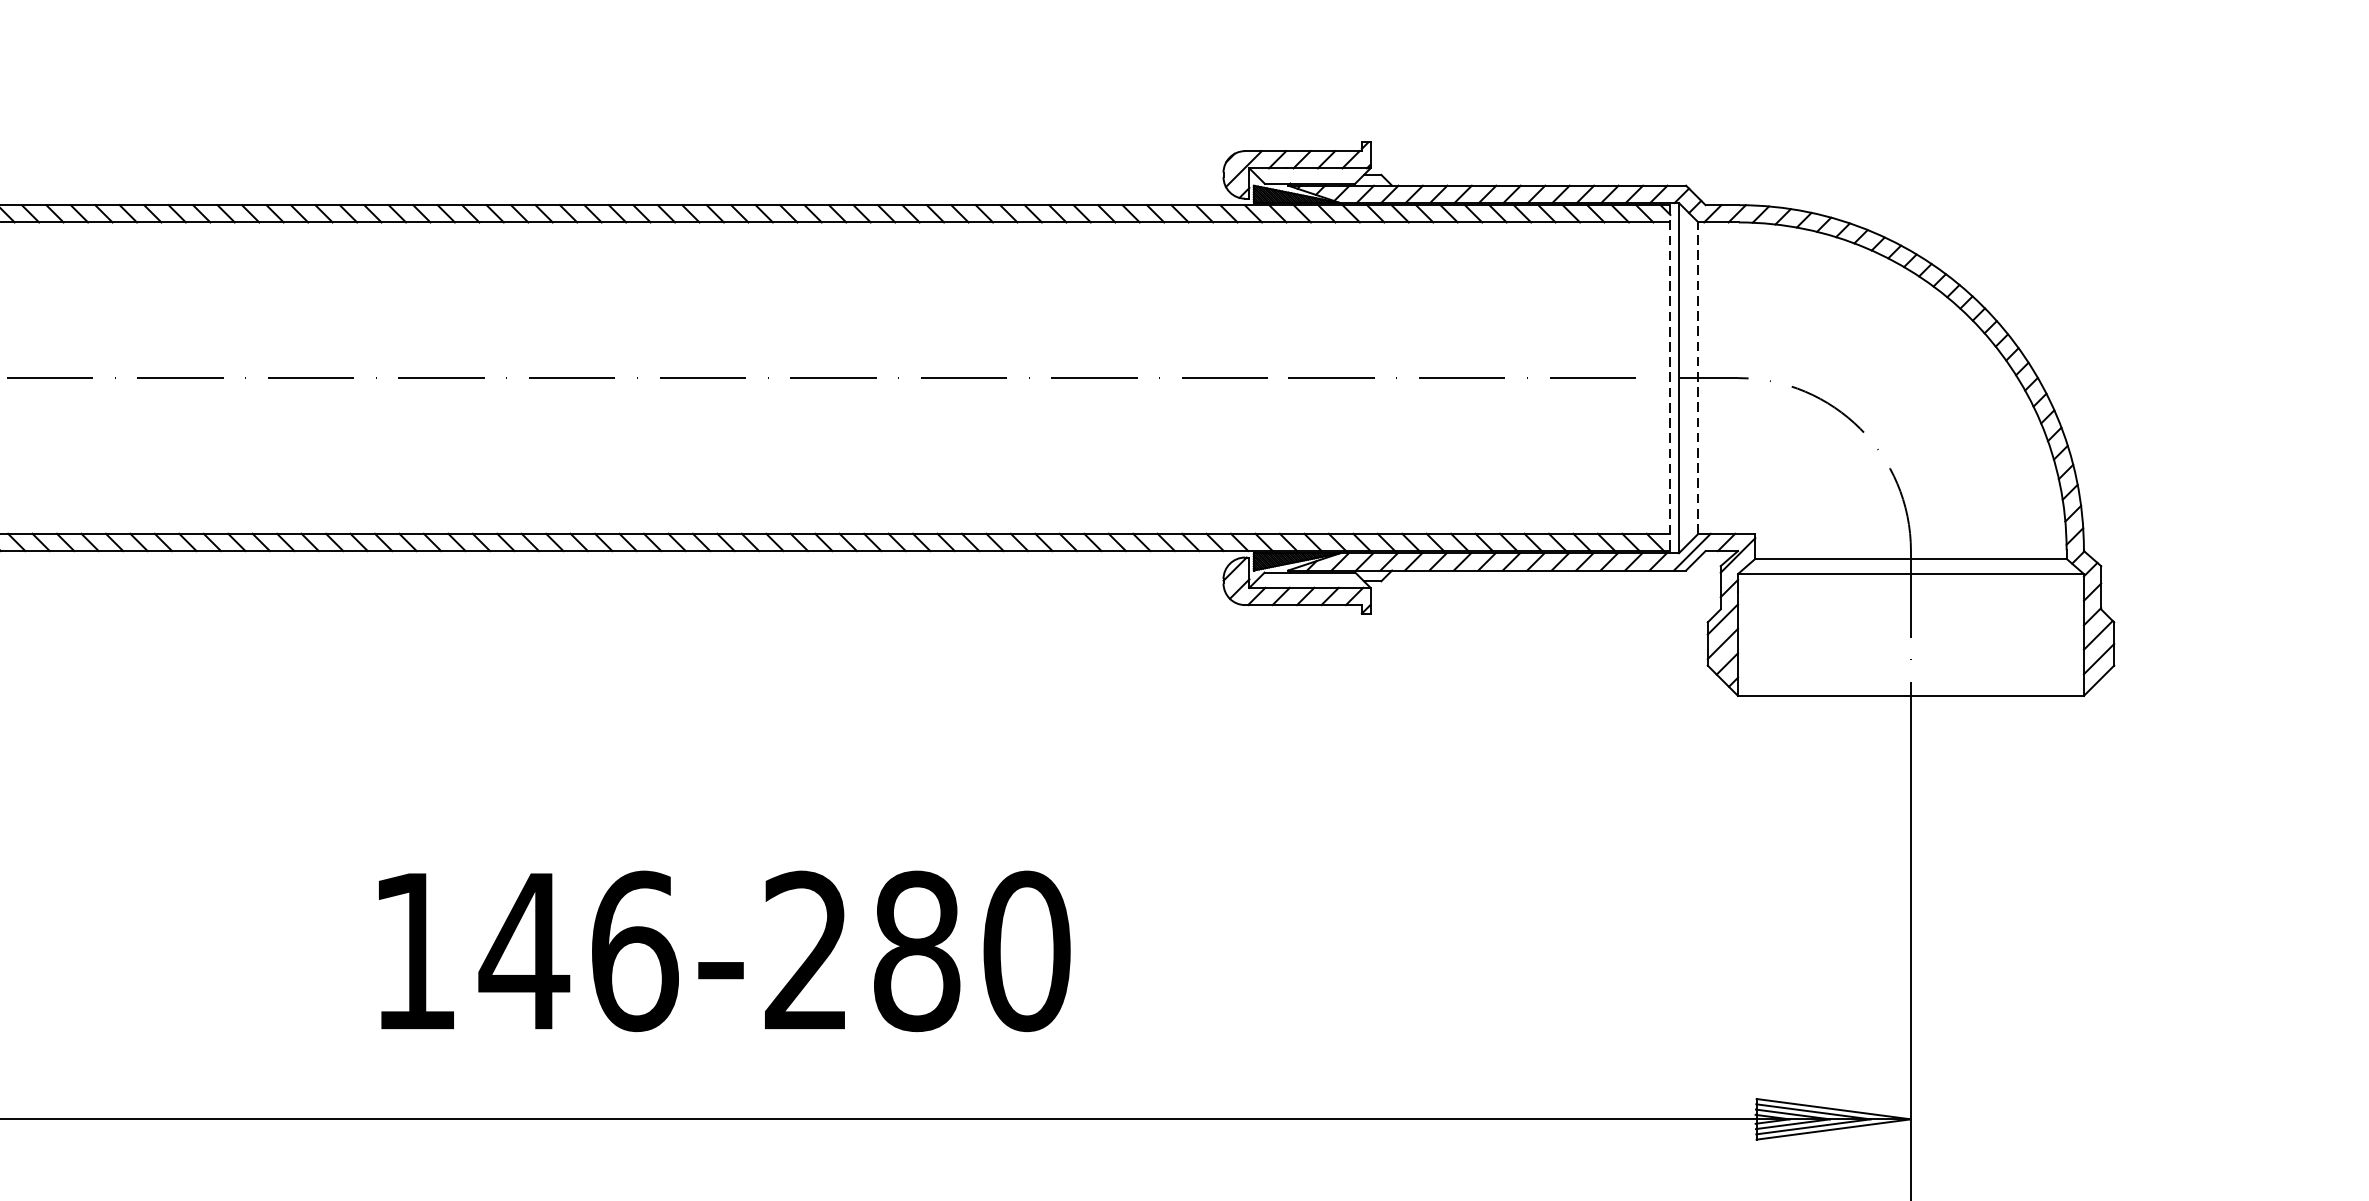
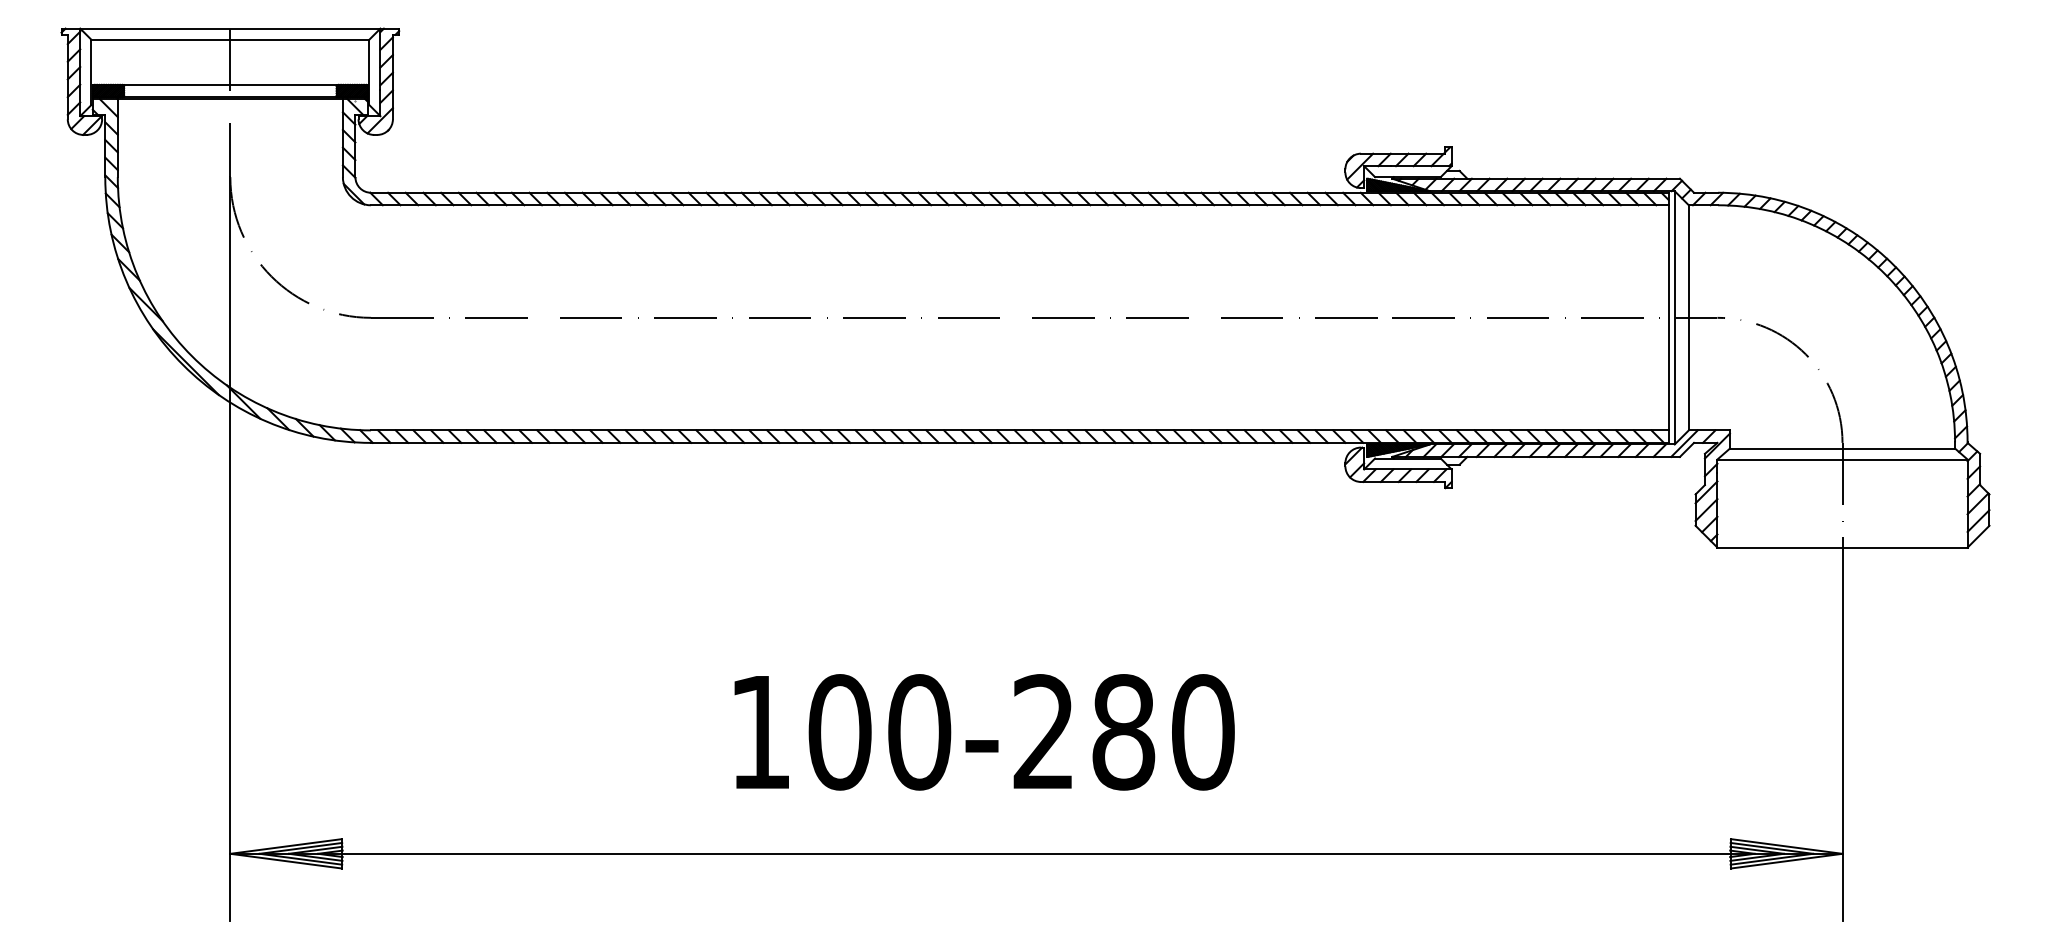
line: (1697, 377) -> (1688, 317), dashed -> solid
line: (1670, 379) -> (1668, 318), dashed -> solid
text: (577, 951) -> (878, 732), 146-280 -> 100-280

